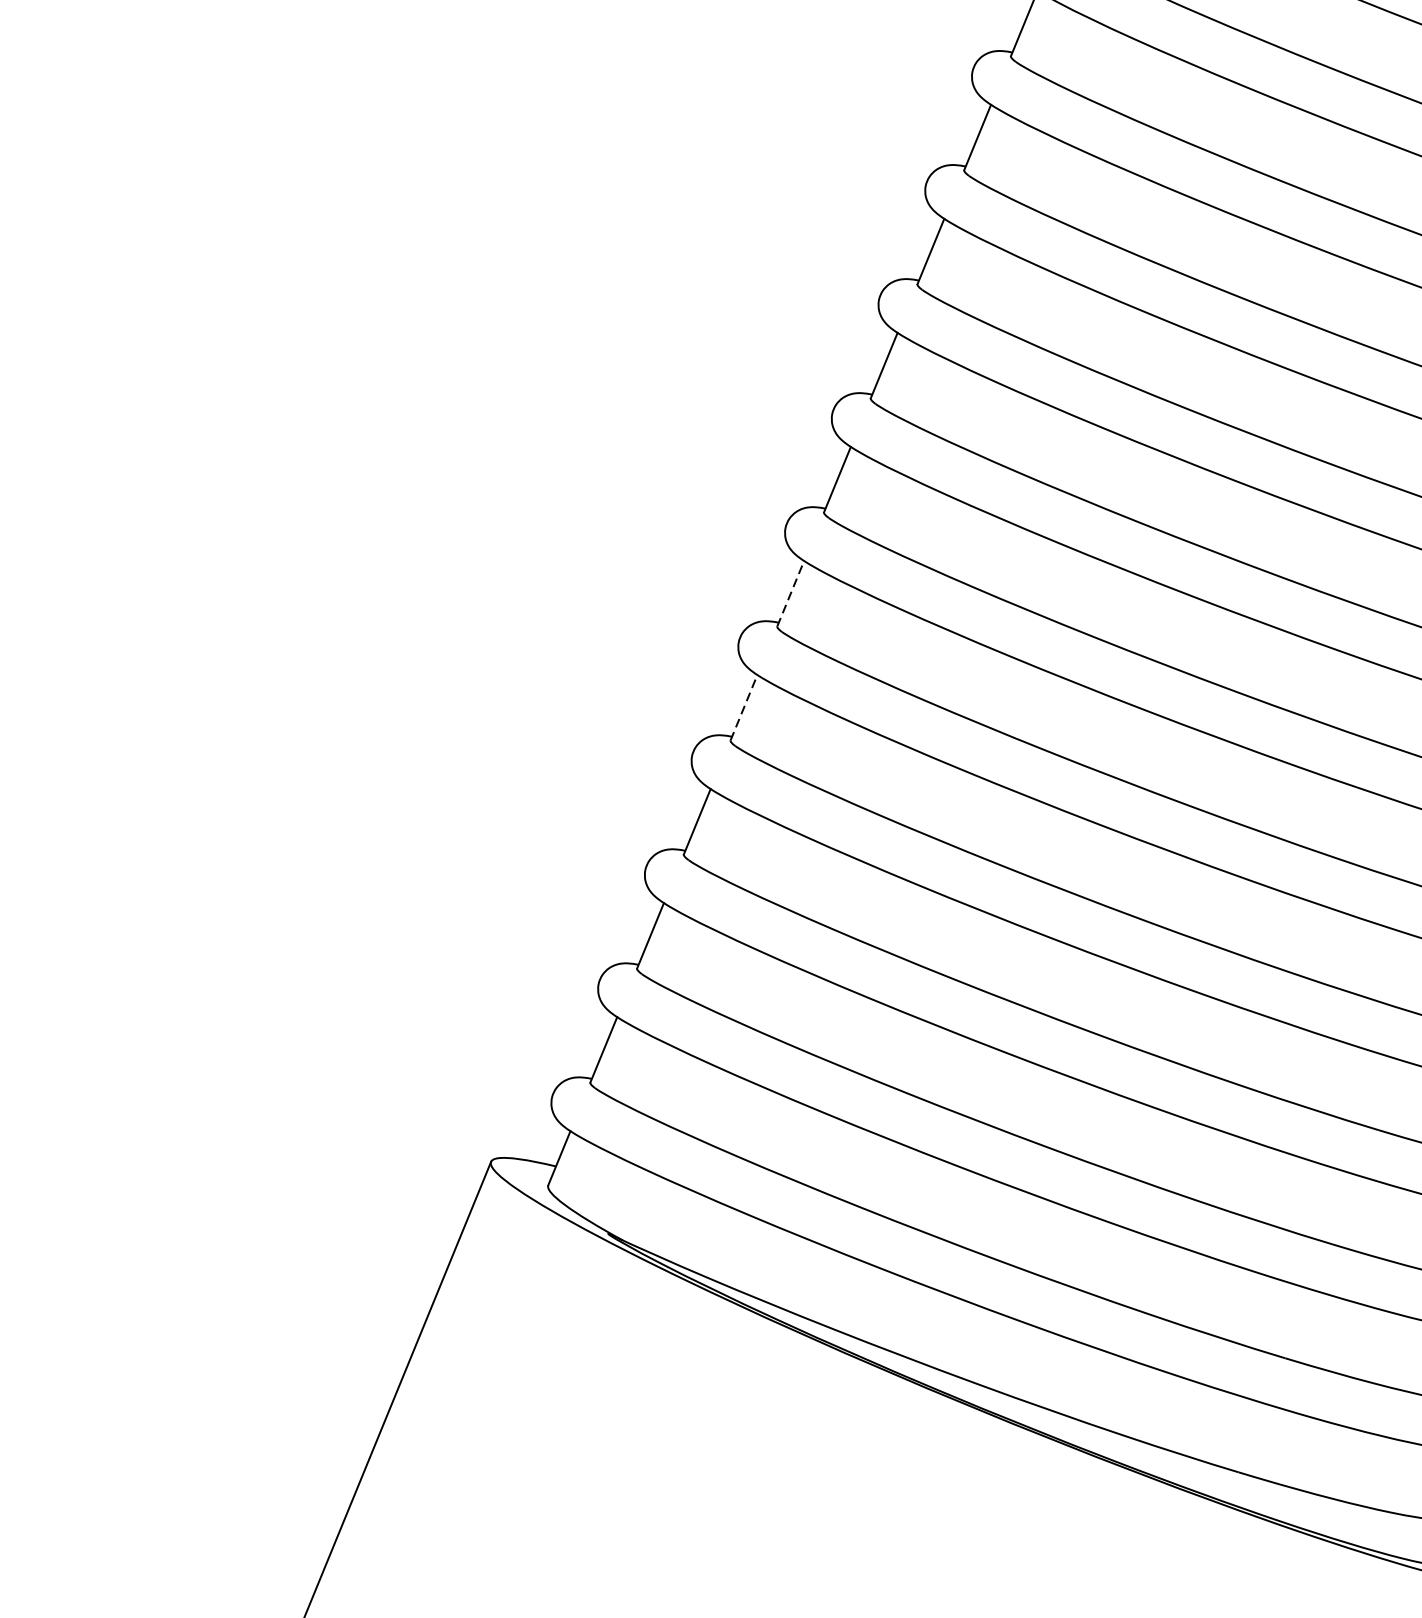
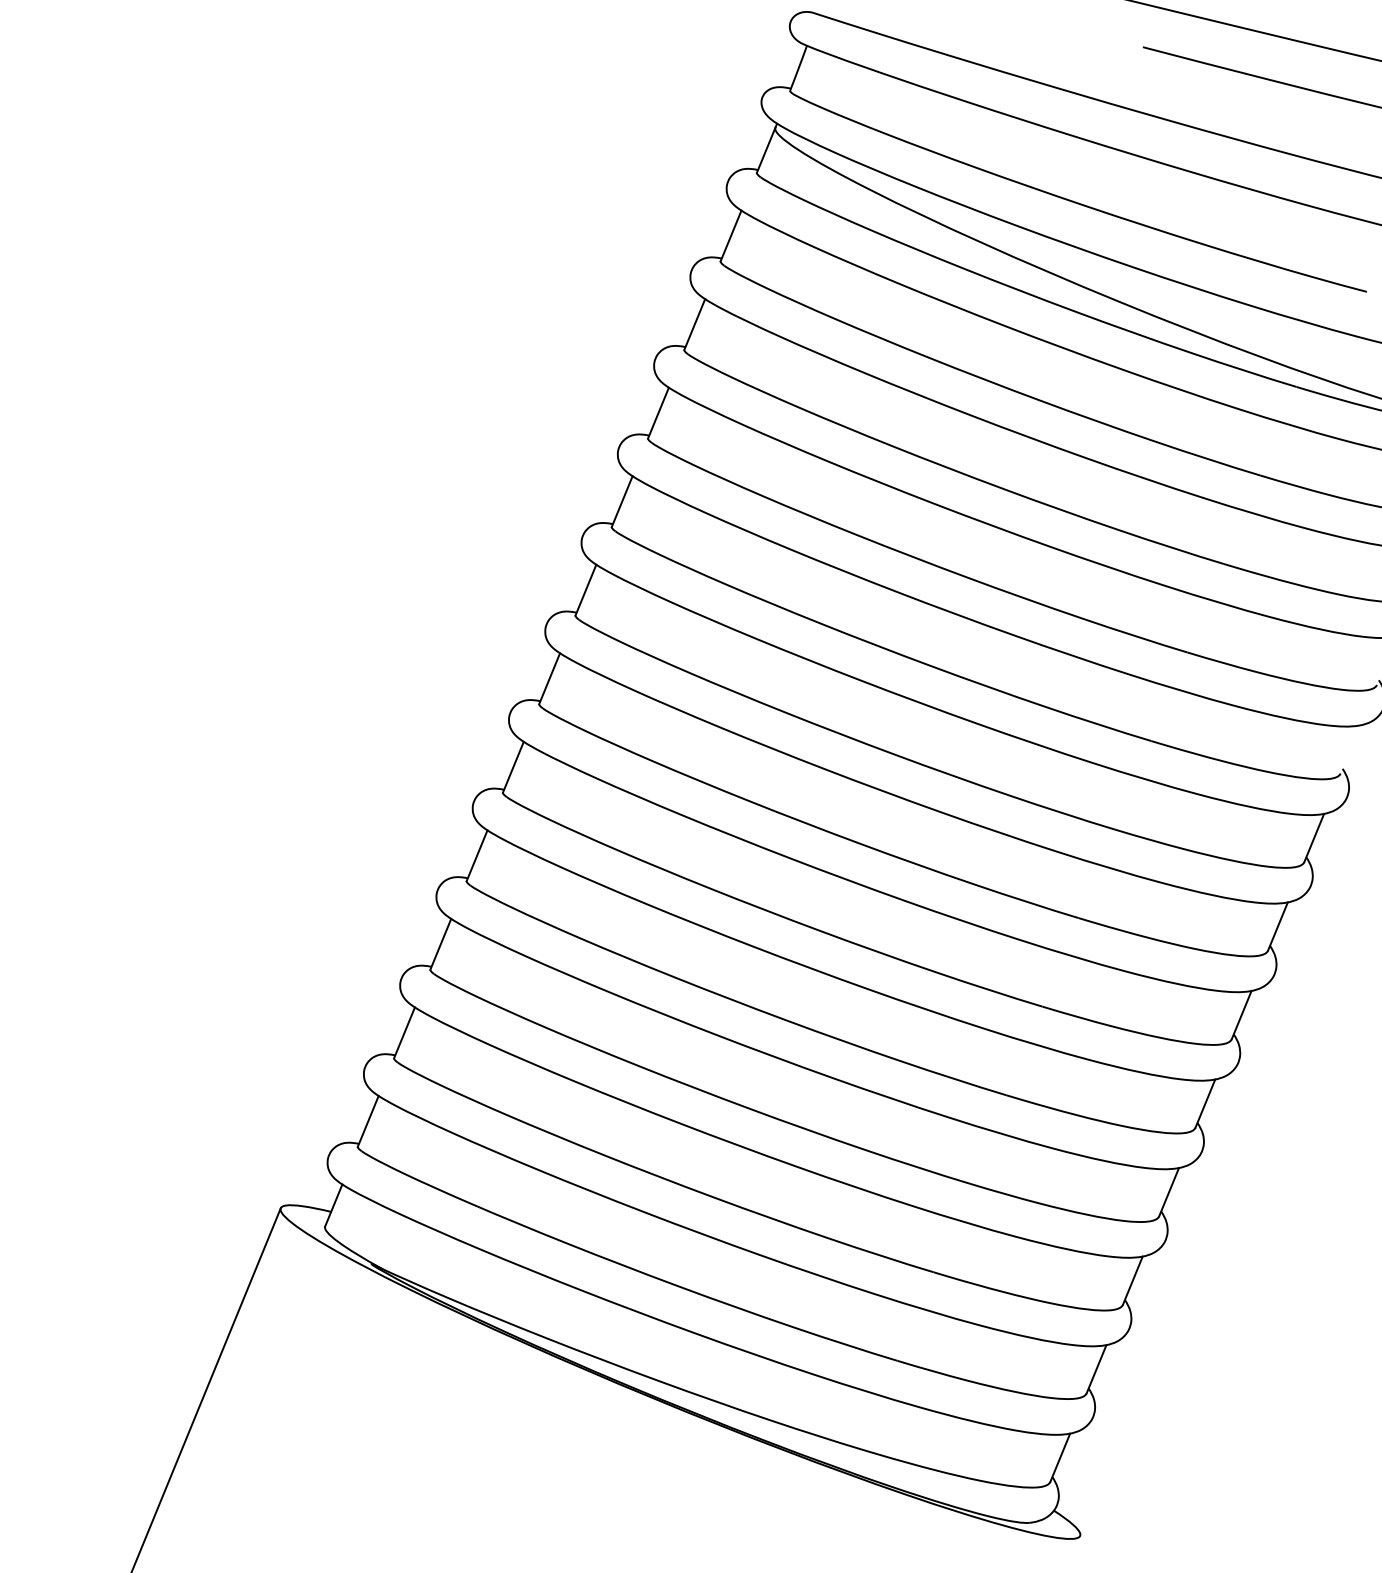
line: (790, 592) -> (513, 766), dashed -> solid
line: (744, 707) -> (477, 855), dashed -> solid

